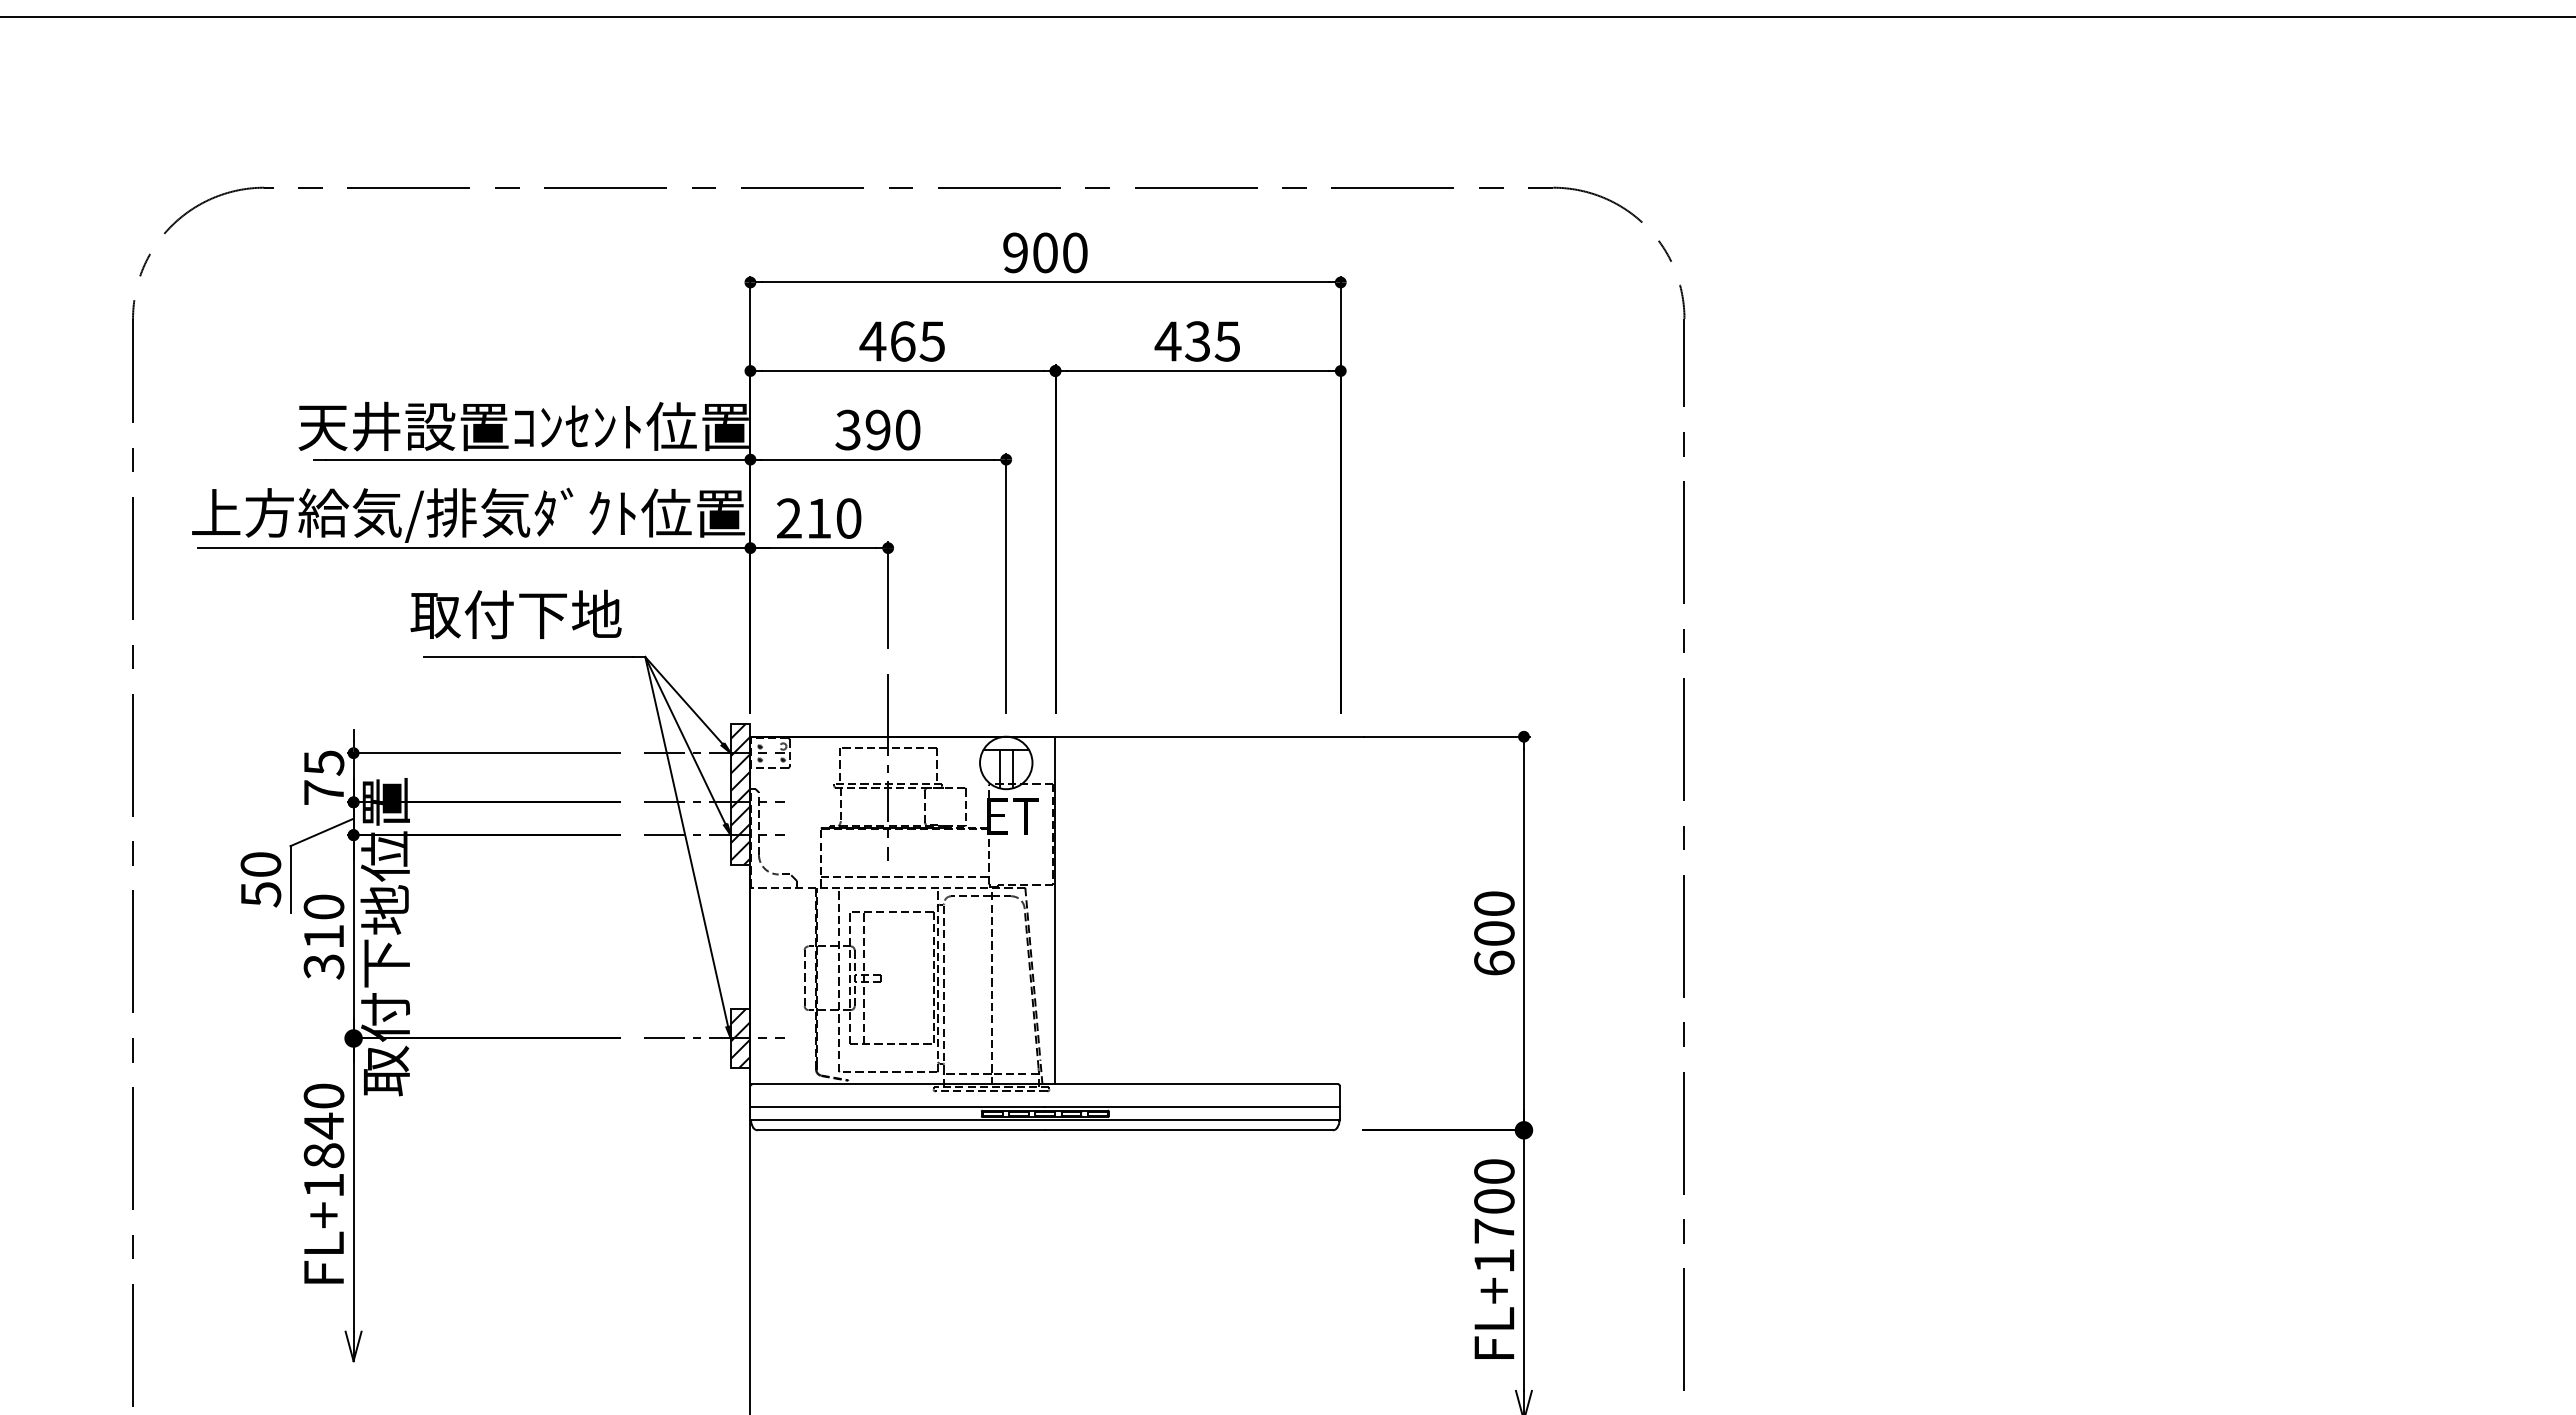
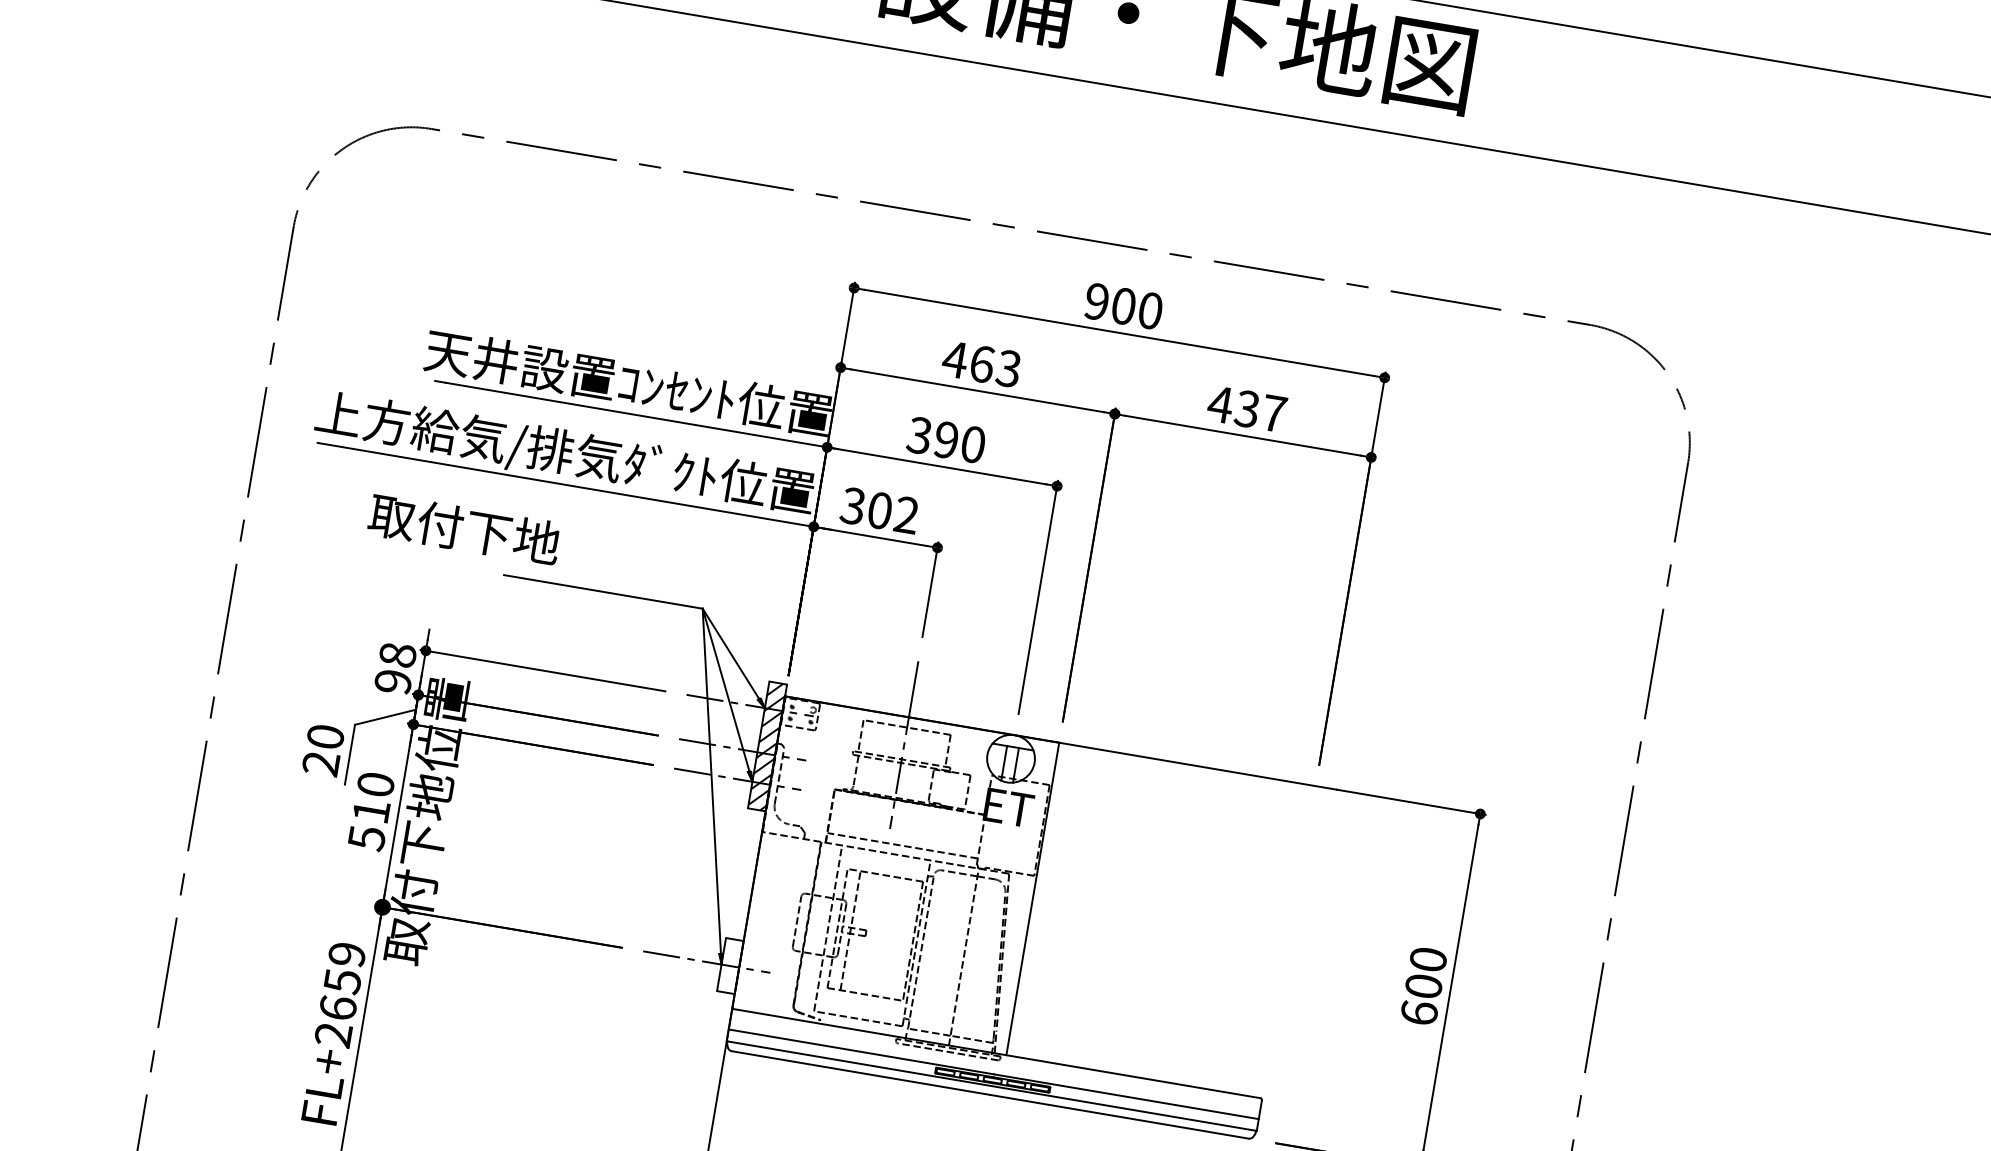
text: (931, 341) -> (1007, 368), 465 -> 463
text: (1227, 341) -> (1273, 413), 435 -> 437
text: (818, 518) -> (879, 510), 210 -> 302
text: (515, 614) -> (463, 529), moved
text: (323, 777) -> (395, 668), 75 -> 98
text: (260, 894) -> (320, 763), 50 -> 20
text: (323, 966) -> (366, 837), 310 -> 510
hatch: (740, 1037) -> (730, 965), removed
text: (323, 1140) -> (339, 994), FL+1840 -> FL+2659

